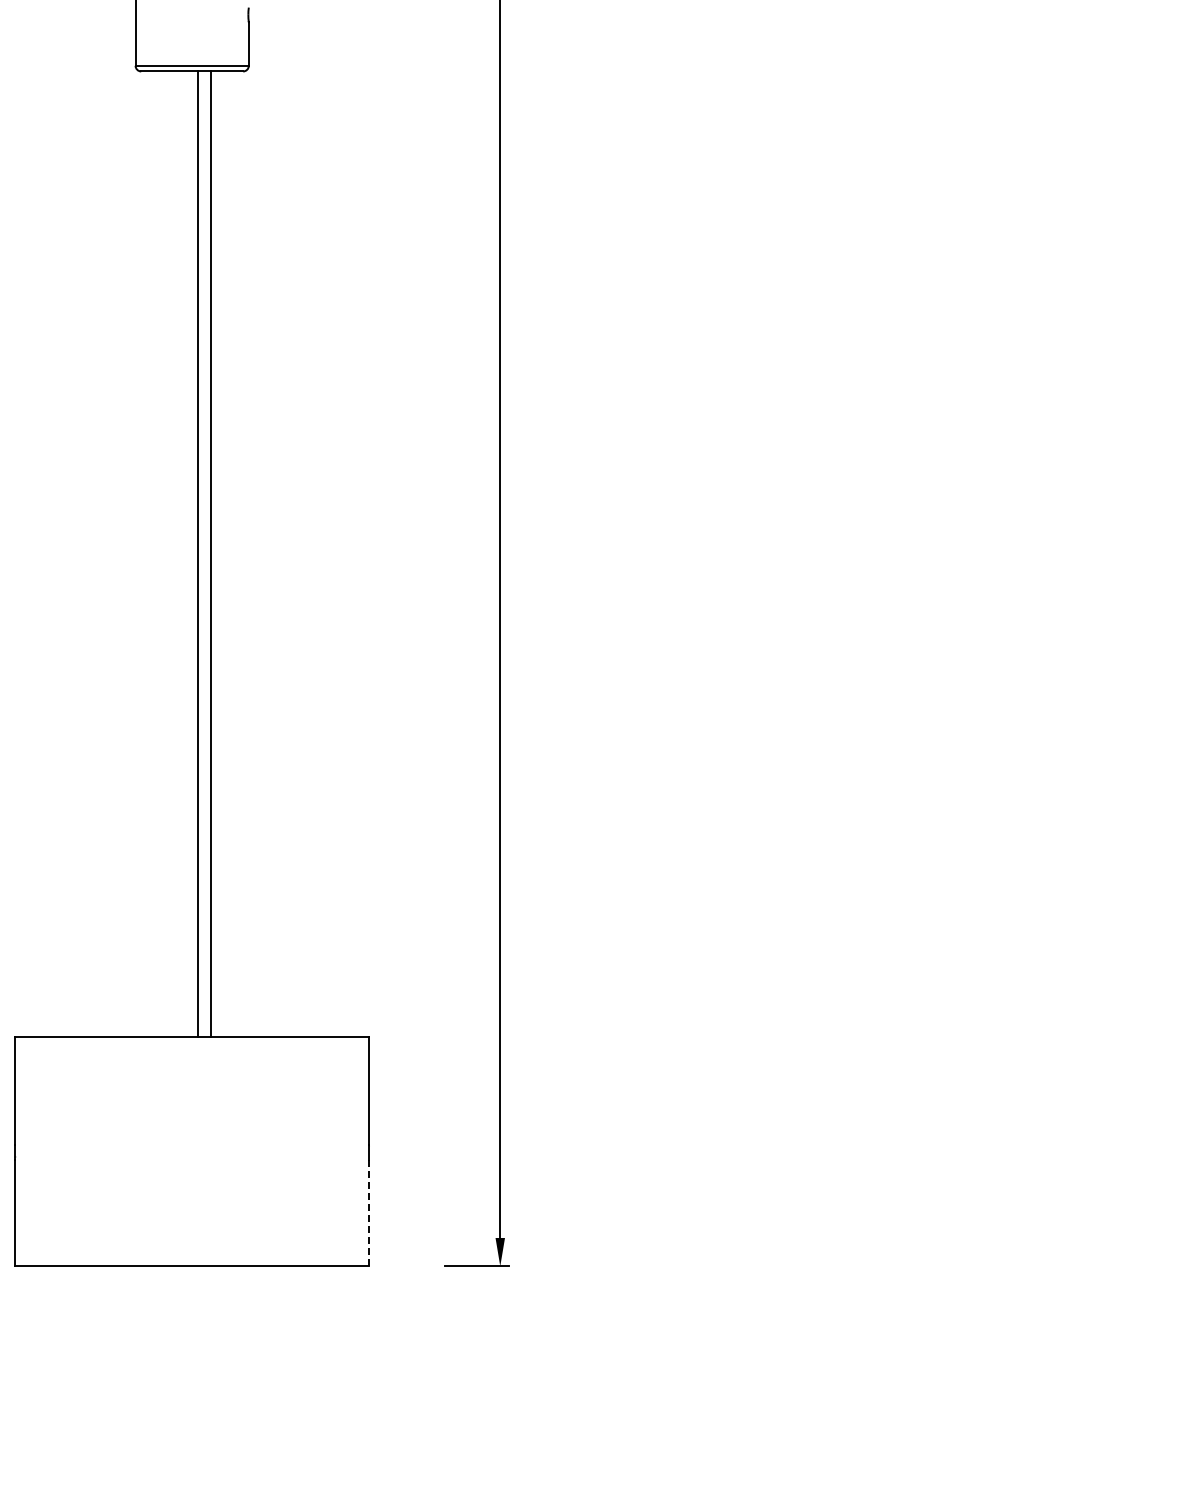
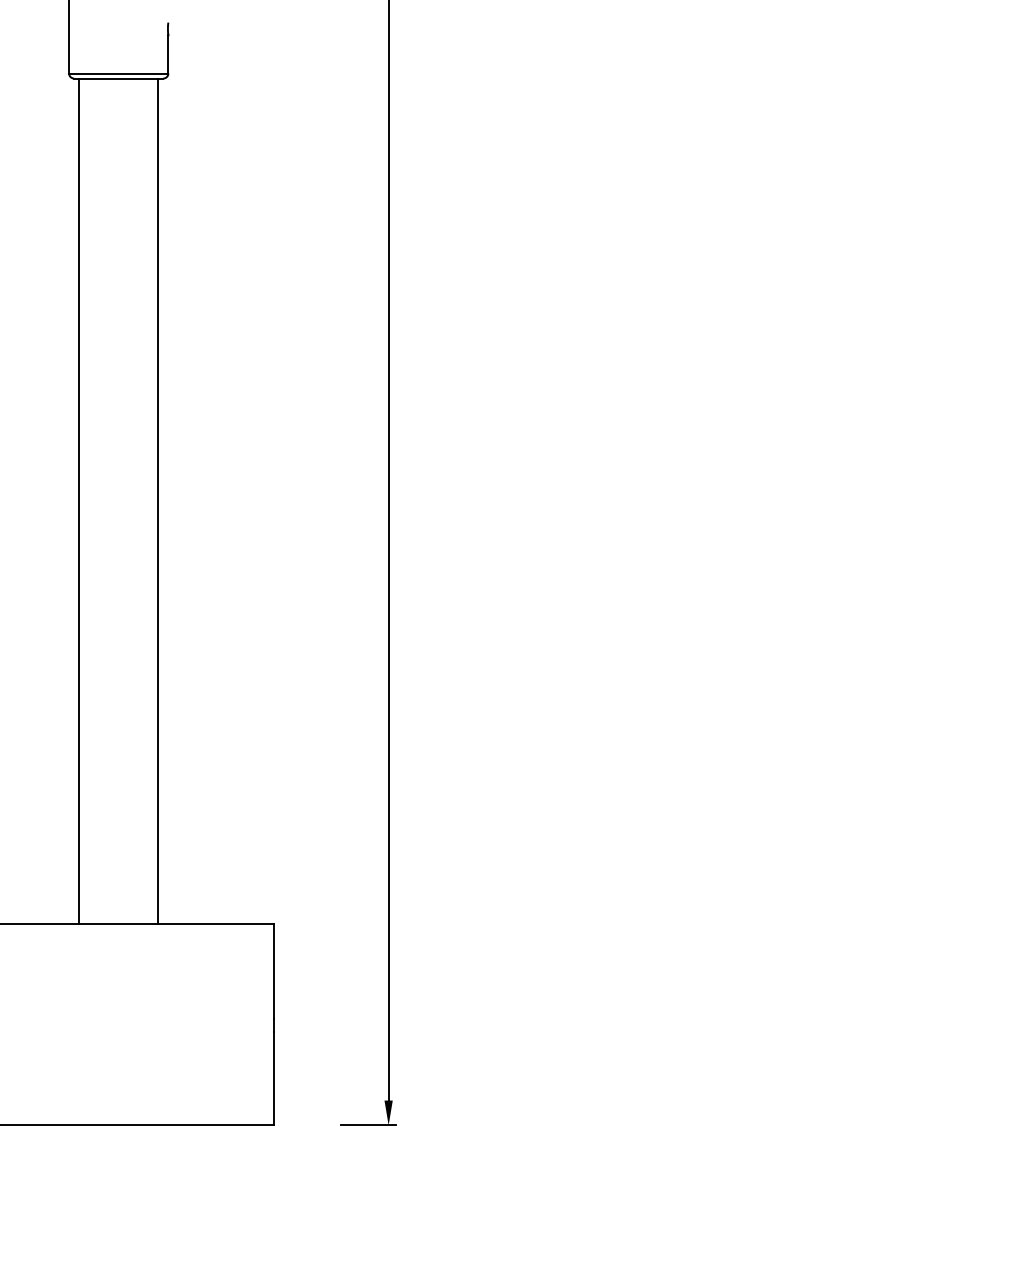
line: (197, 553) -> (158, 500), moved
line: (210, 553) -> (78, 500), moved
line: (369, 1212) -> (274, 1078), dashed -> solid

